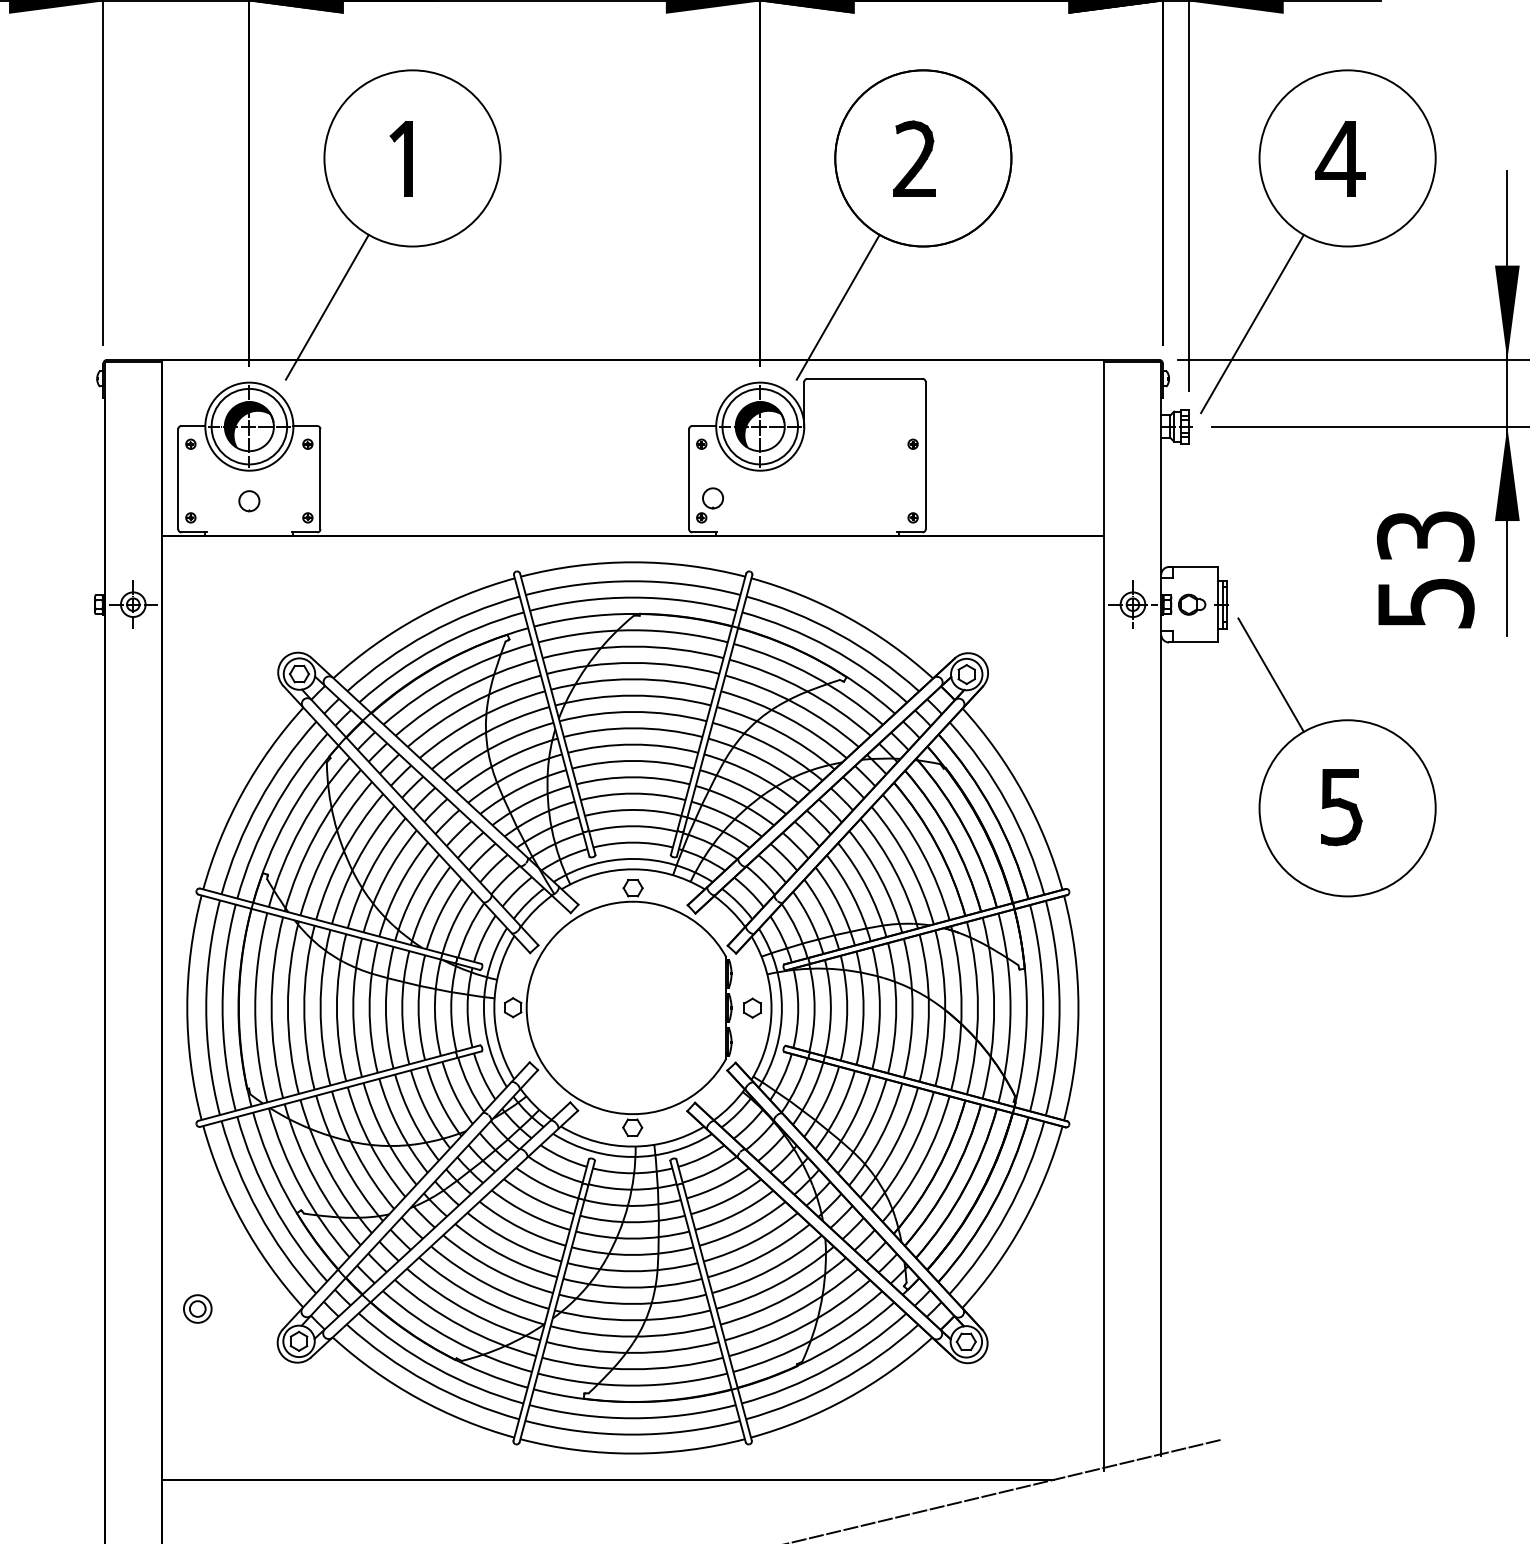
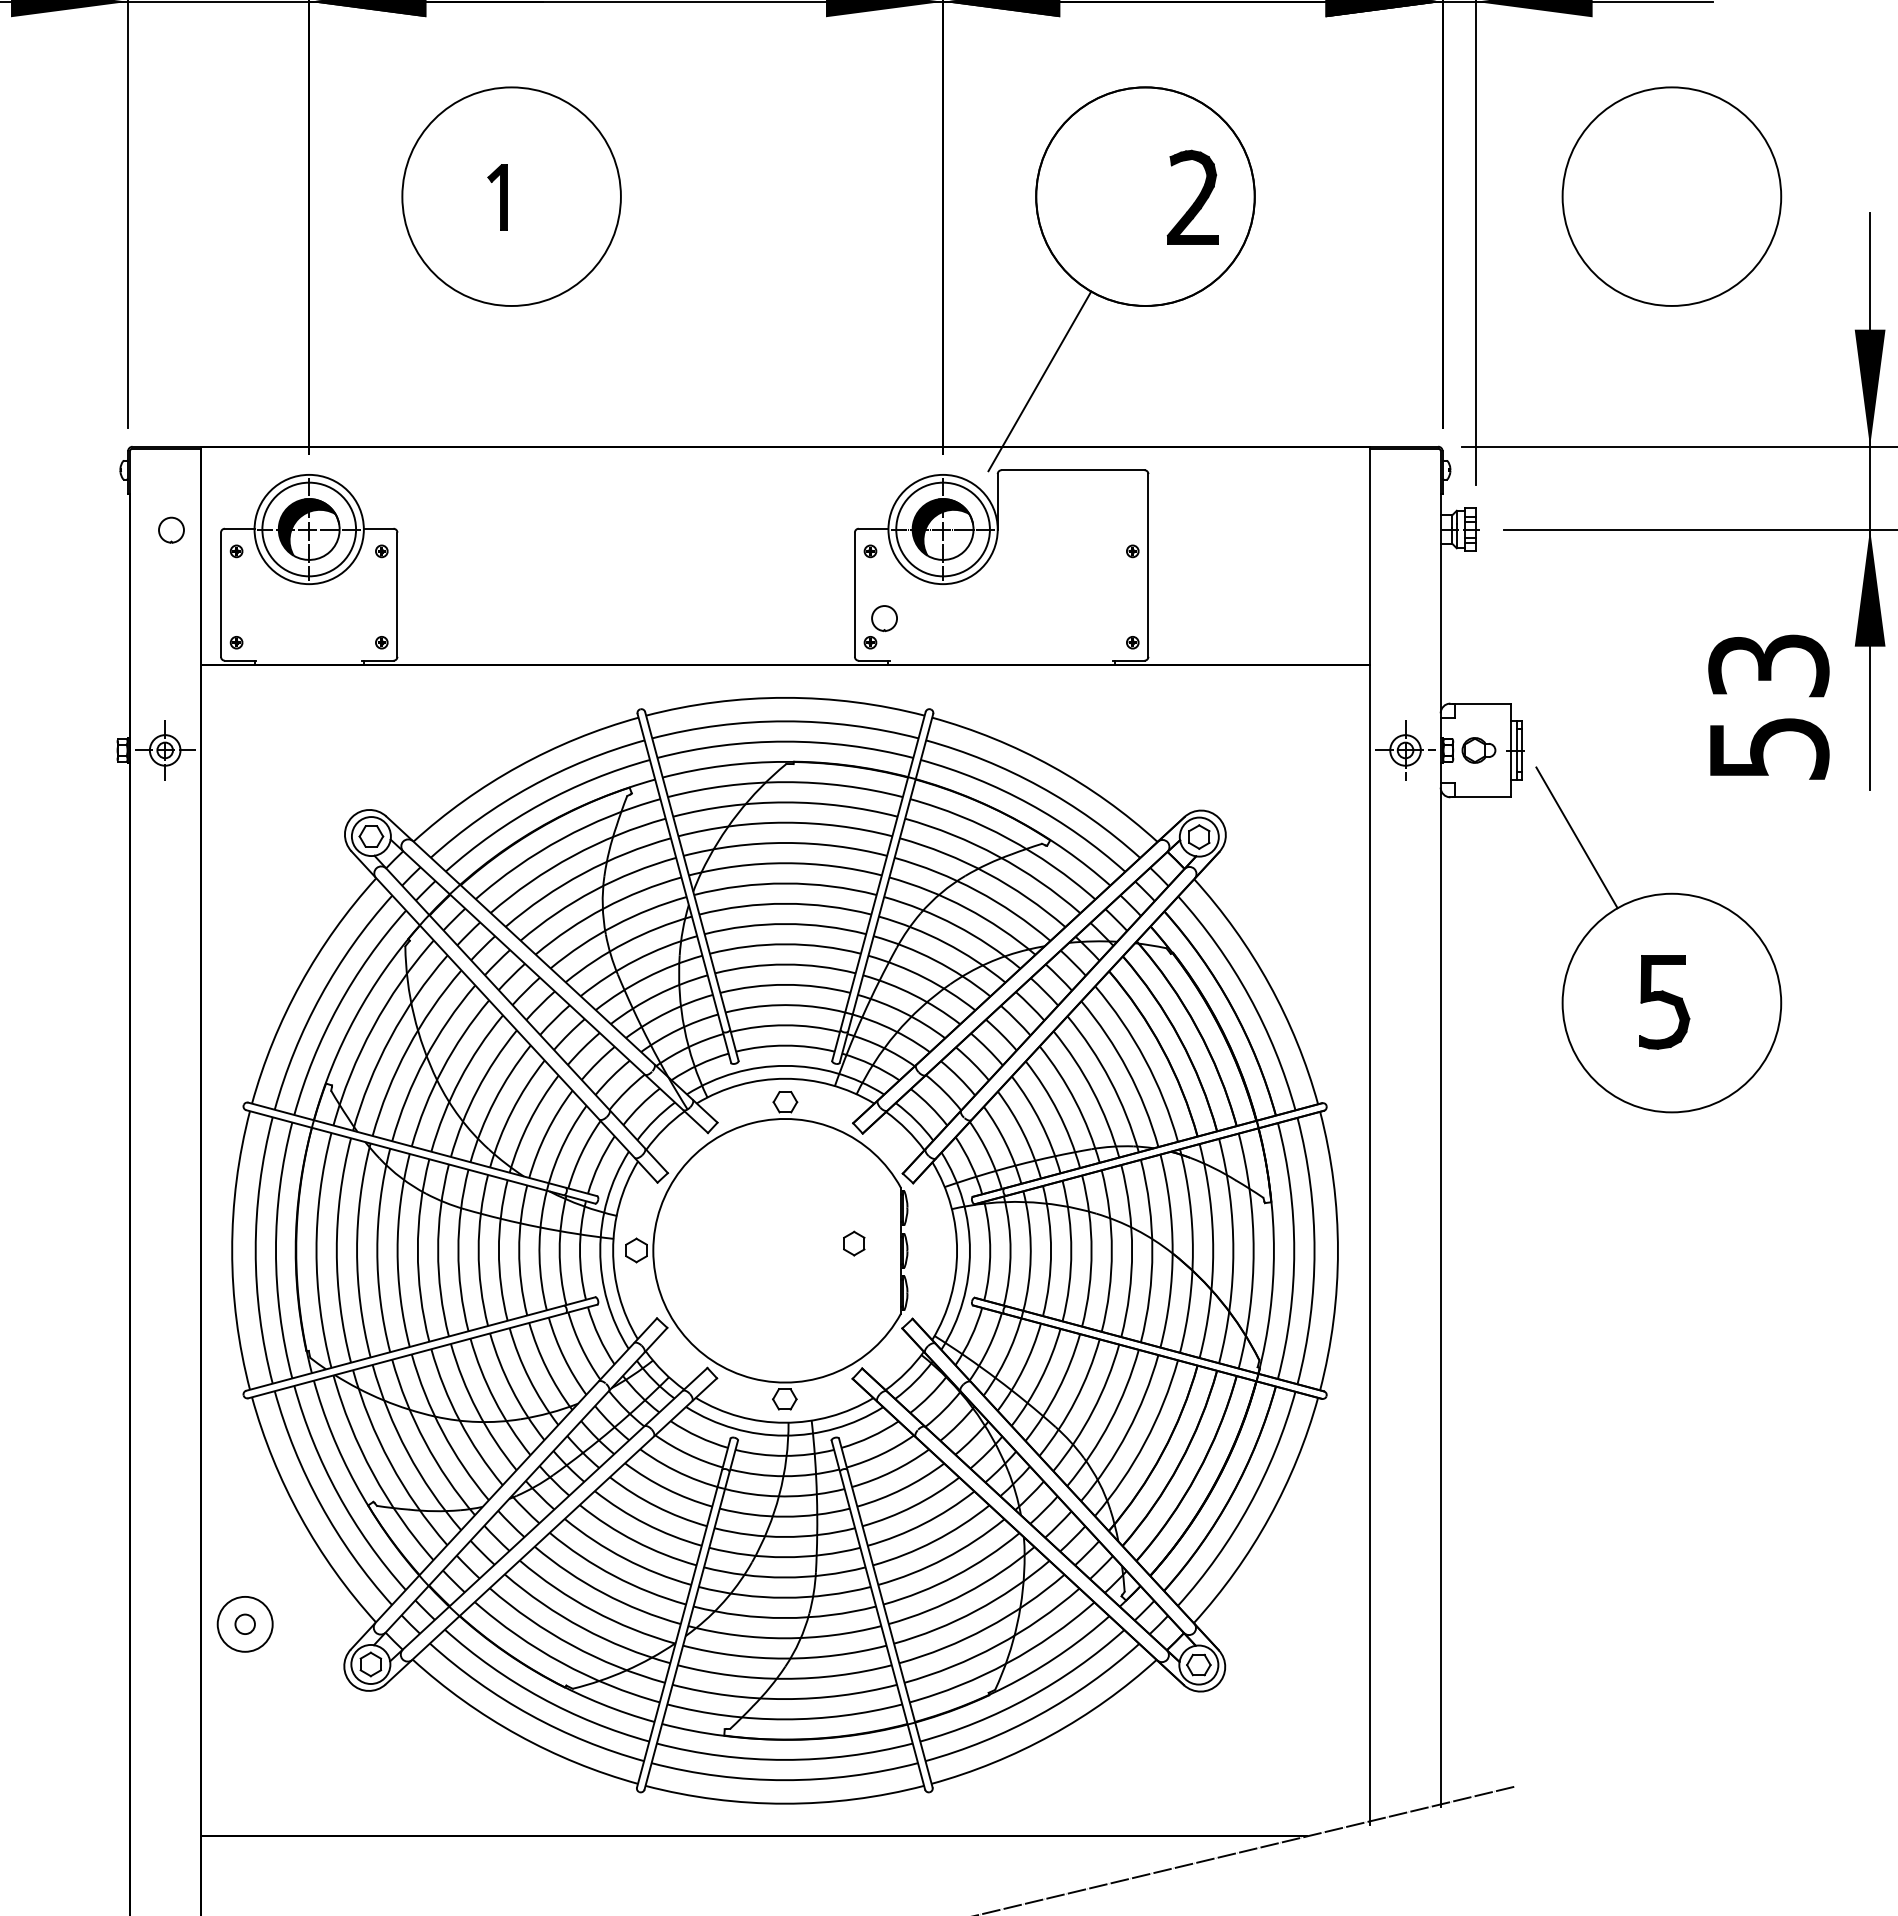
part: (400, 158) -> (496, 196), size x0.7
part: (914, 158) -> (1192, 196), moved
part: (1339, 158) -> (1661, 196), removed
line: (326, 306) -> (404, 380), removed
line: (1252, 323) -> (1553, 401), removed
part: (249, 501) -> (171, 530), moved
part: (752, 1007) -> (854, 1242), moved
circle: (197, 1308) -> (244, 1623), size x1.6

